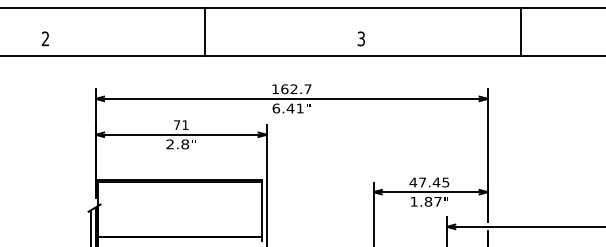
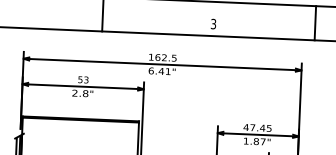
line: (520, 31) -> (315, 23), moved
text: (307, 89) -> (173, 58), 162.7 -> 162.5
text: (181, 125) -> (83, 80), 71 -> 53

